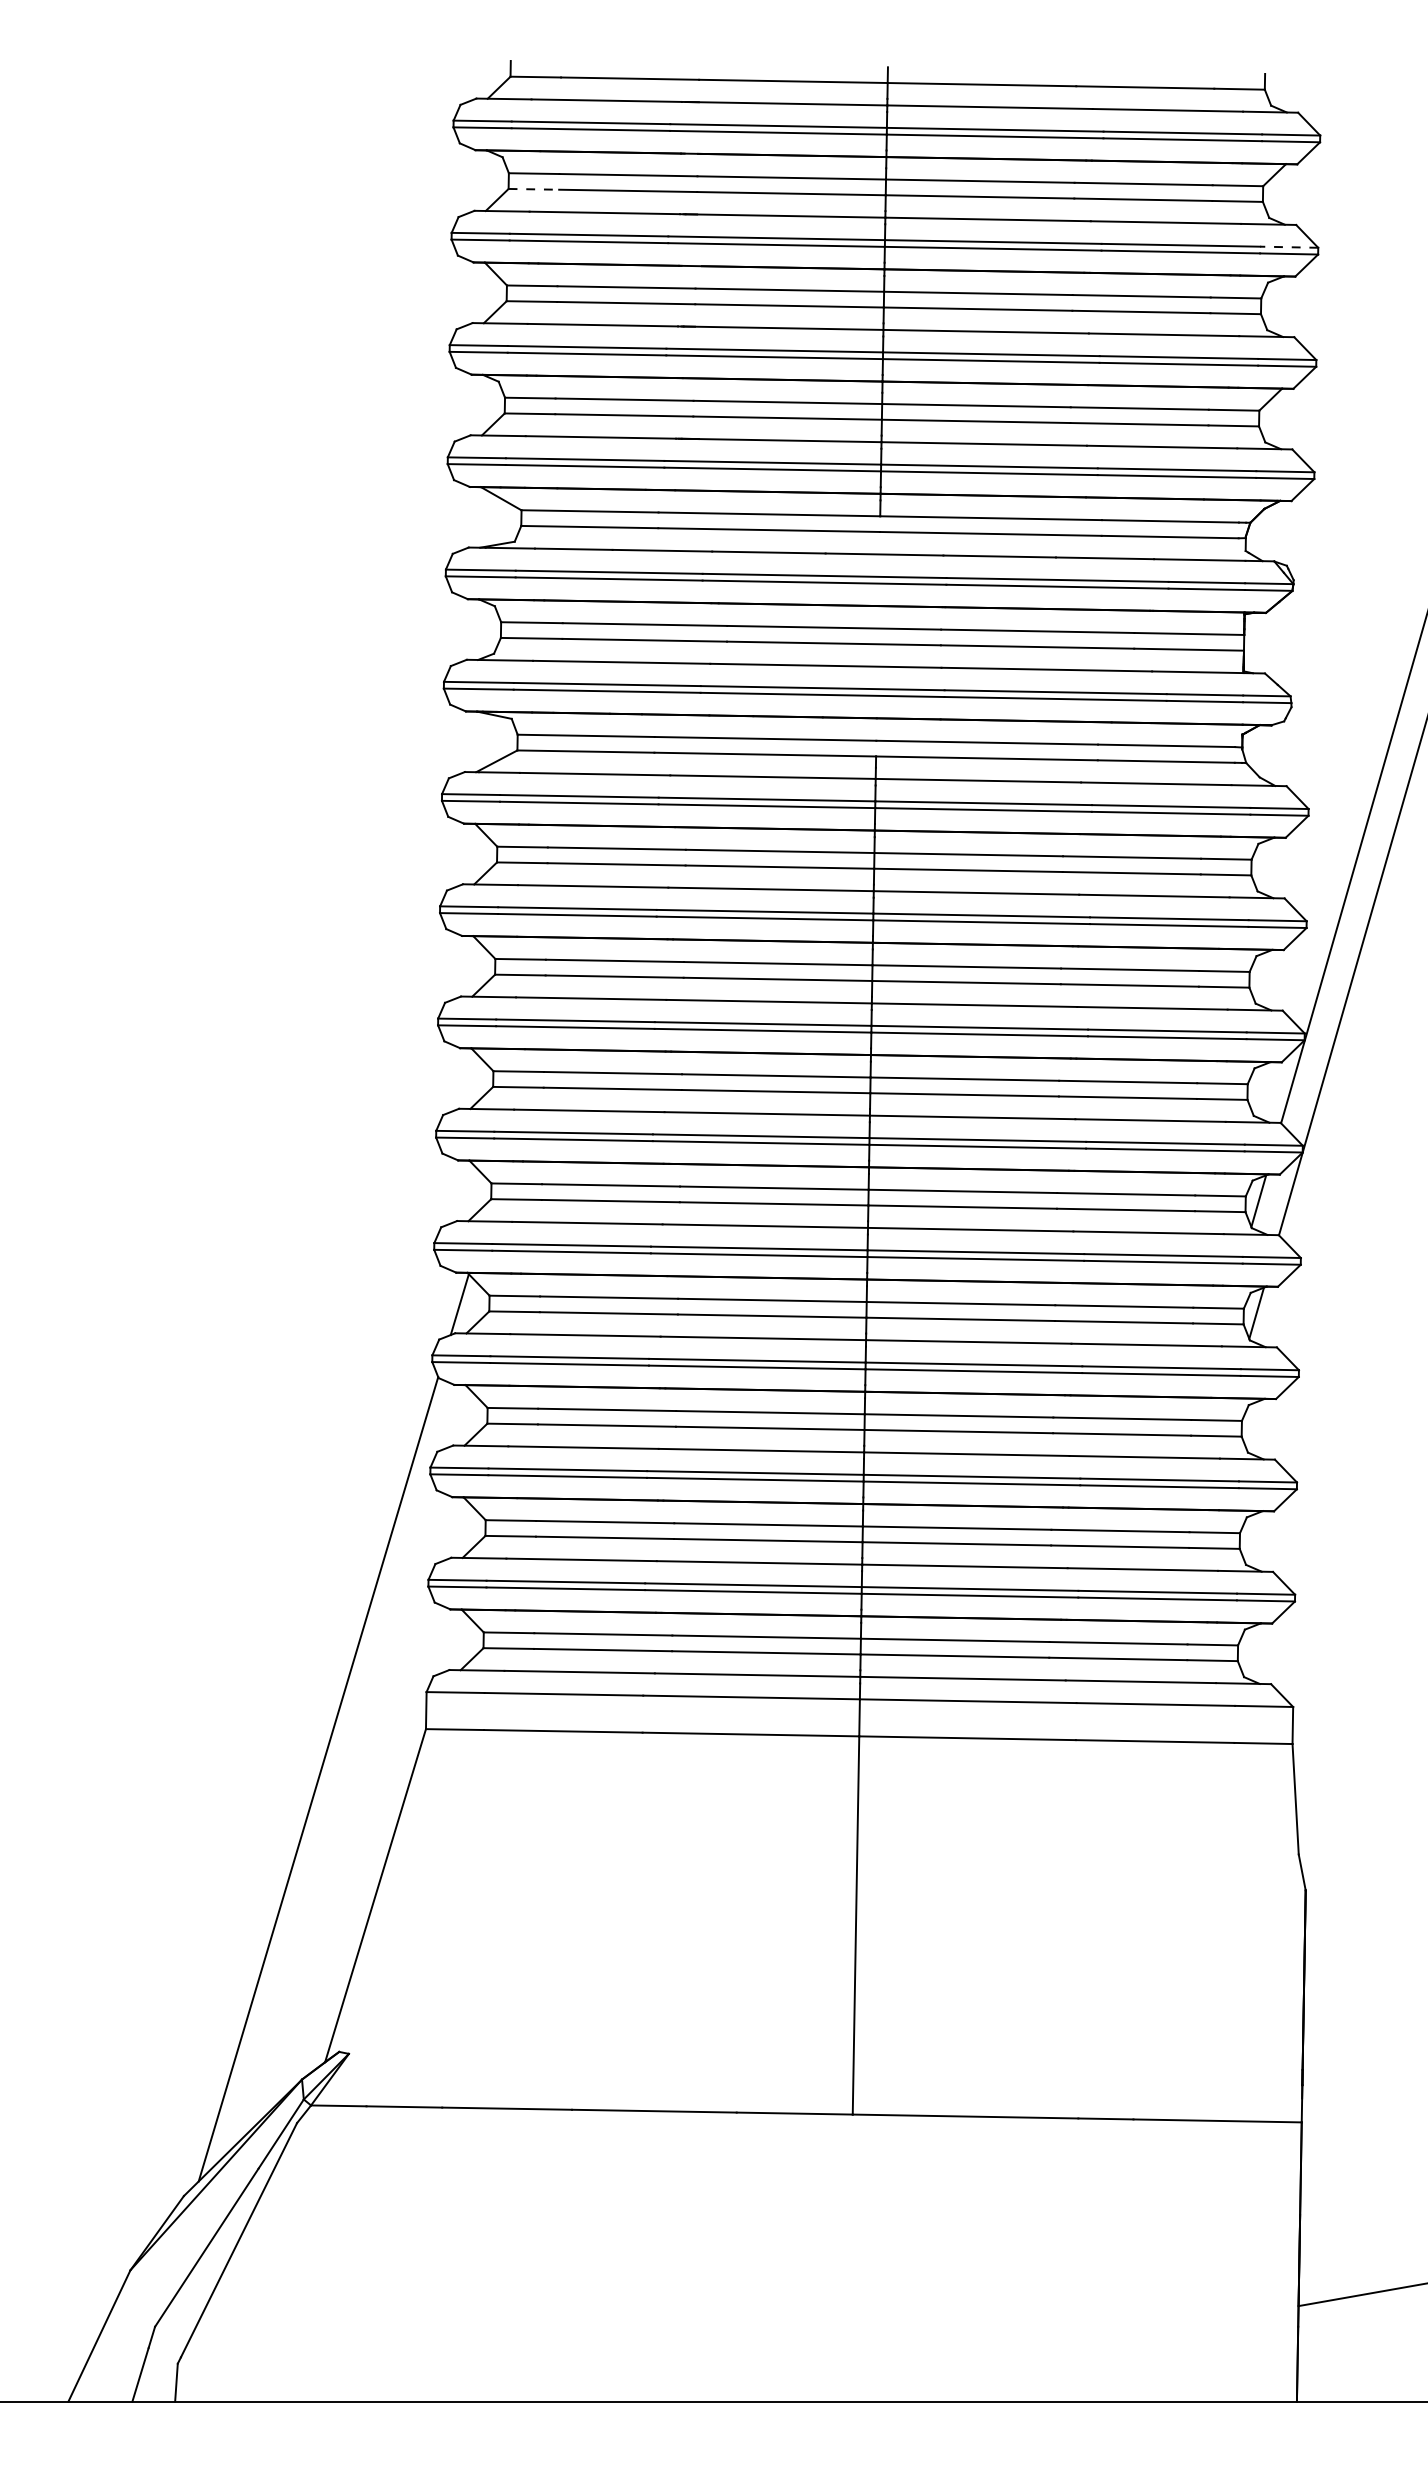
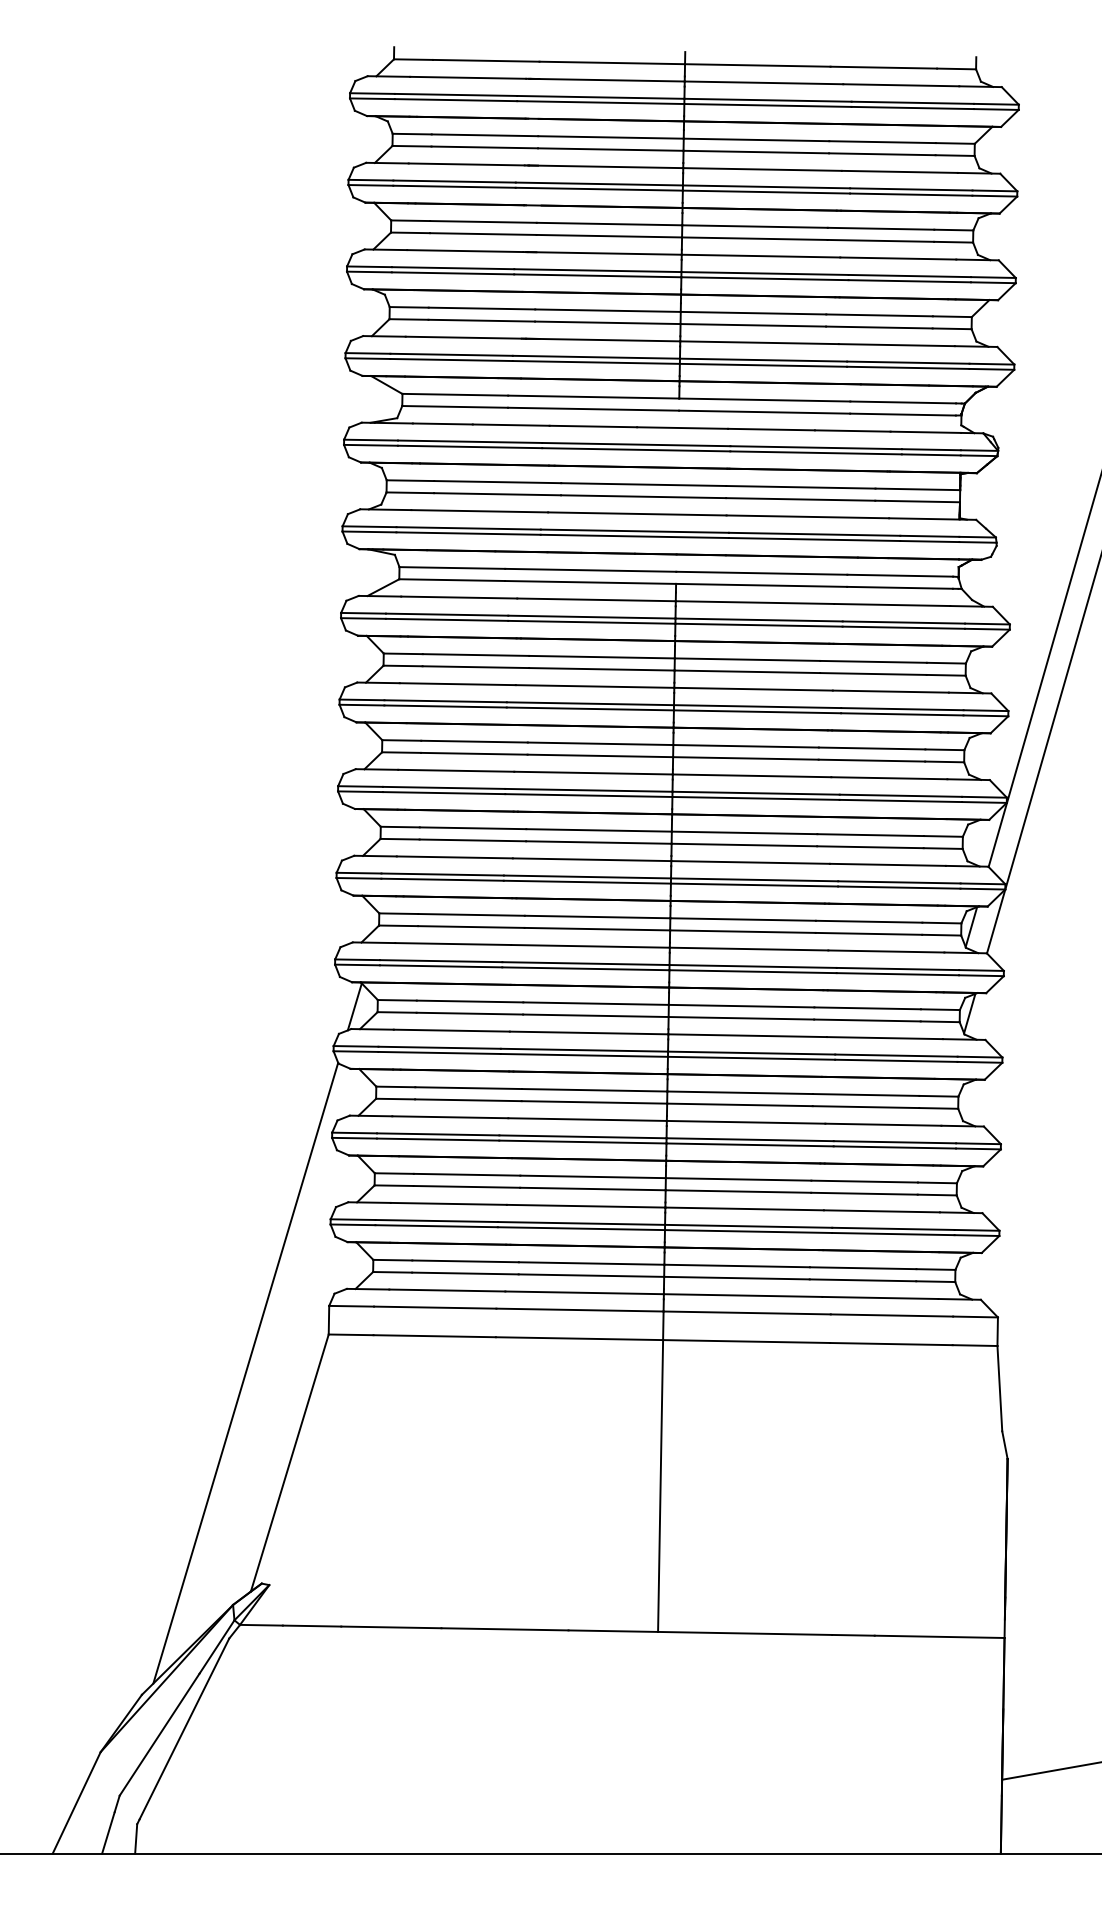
line: (534, 189) -> (412, 146), dashed -> solid
line: (1288, 247) -> (994, 191), dashed -> solid

